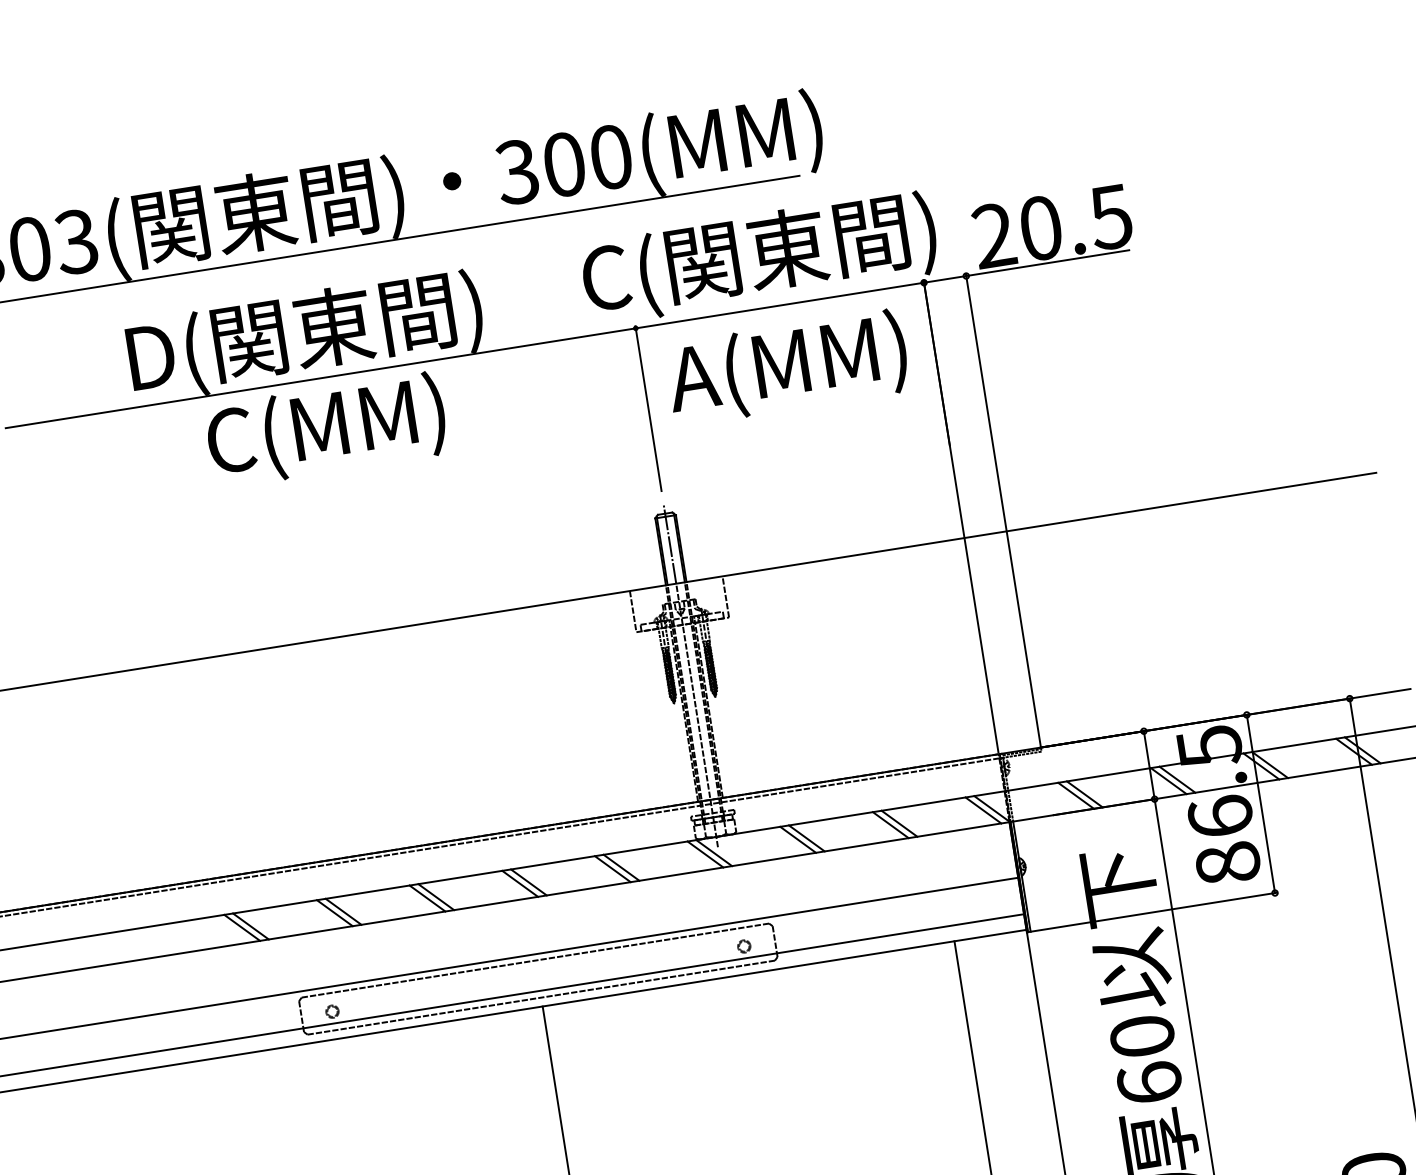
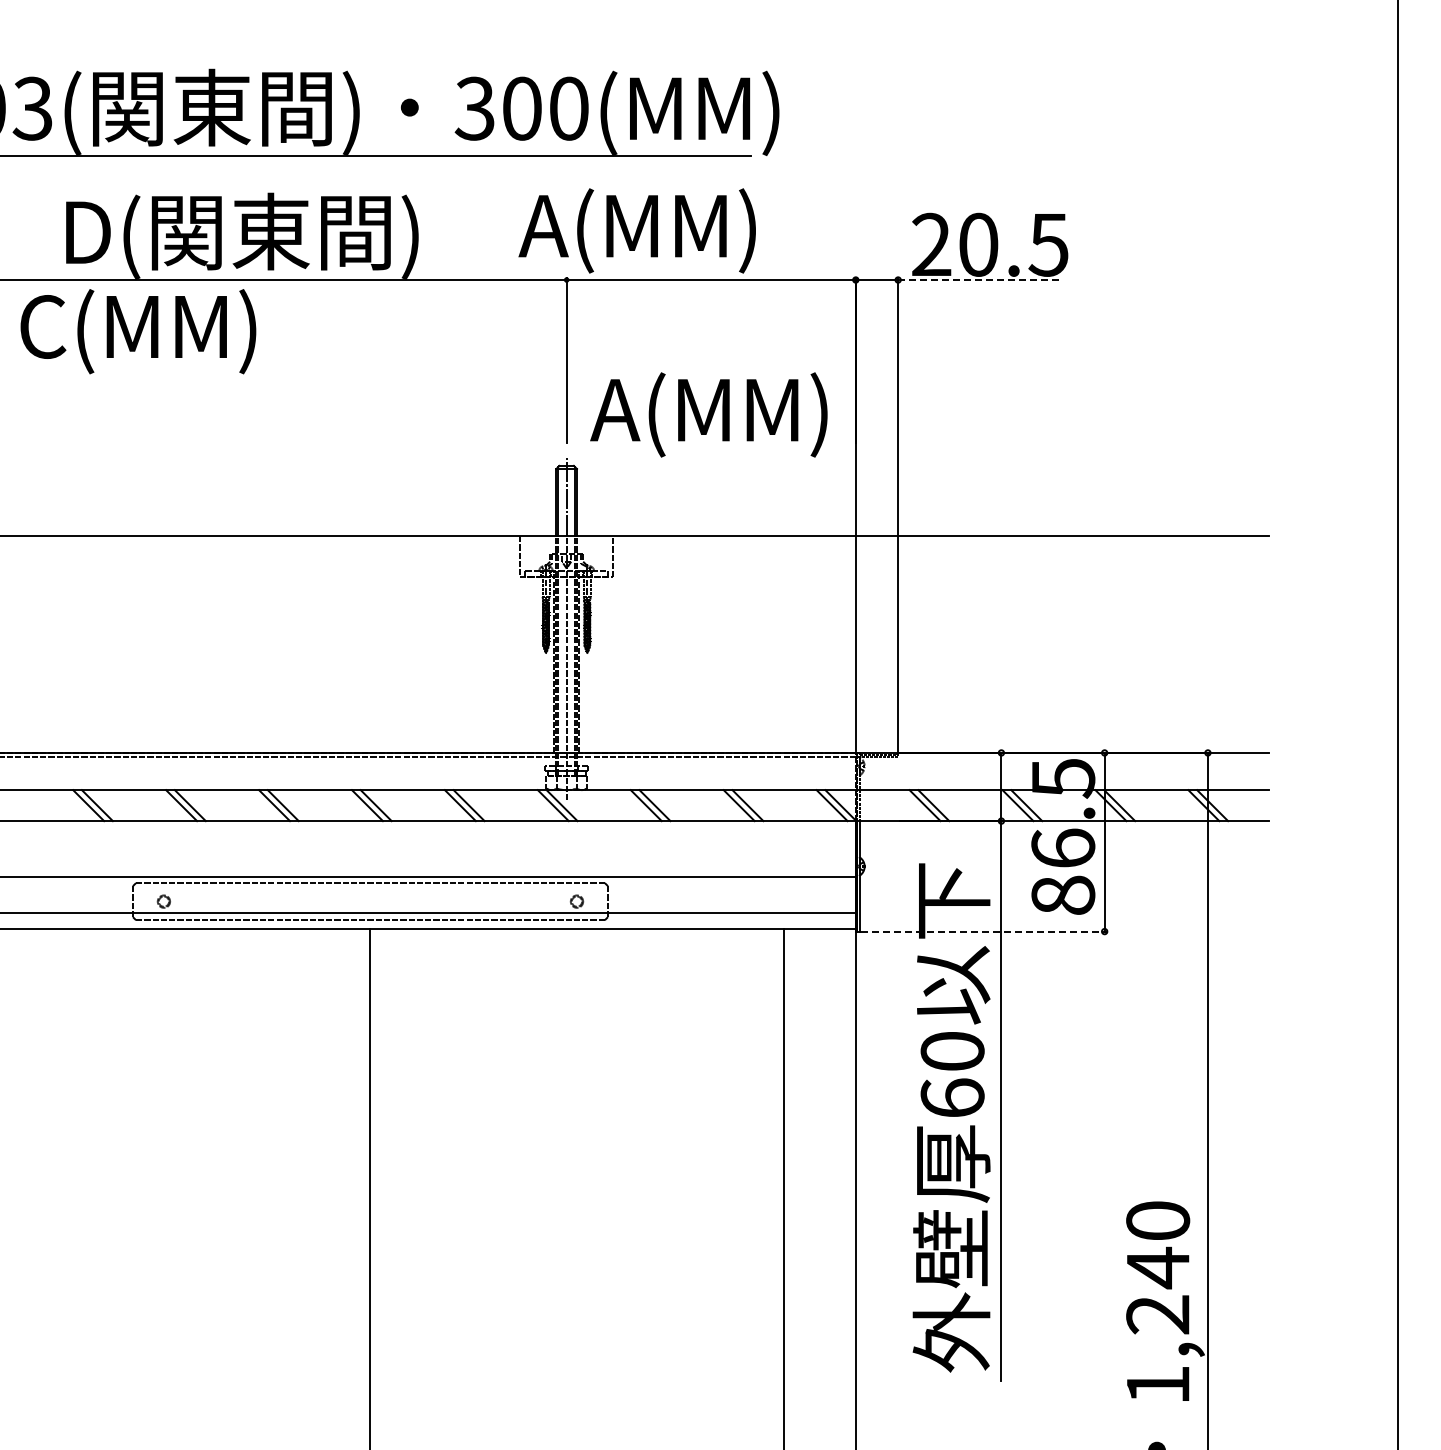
text: (757, 257) -> (696, 229), C(関東間) -> A(MM)
line: (1047, 263) -> (979, 280), solid -> dashed
text: (786, 367) -> (708, 414), moved
text: (326, 429) -> (138, 331), moved
line: (1154, 912) -> (983, 931), solid -> dashed

